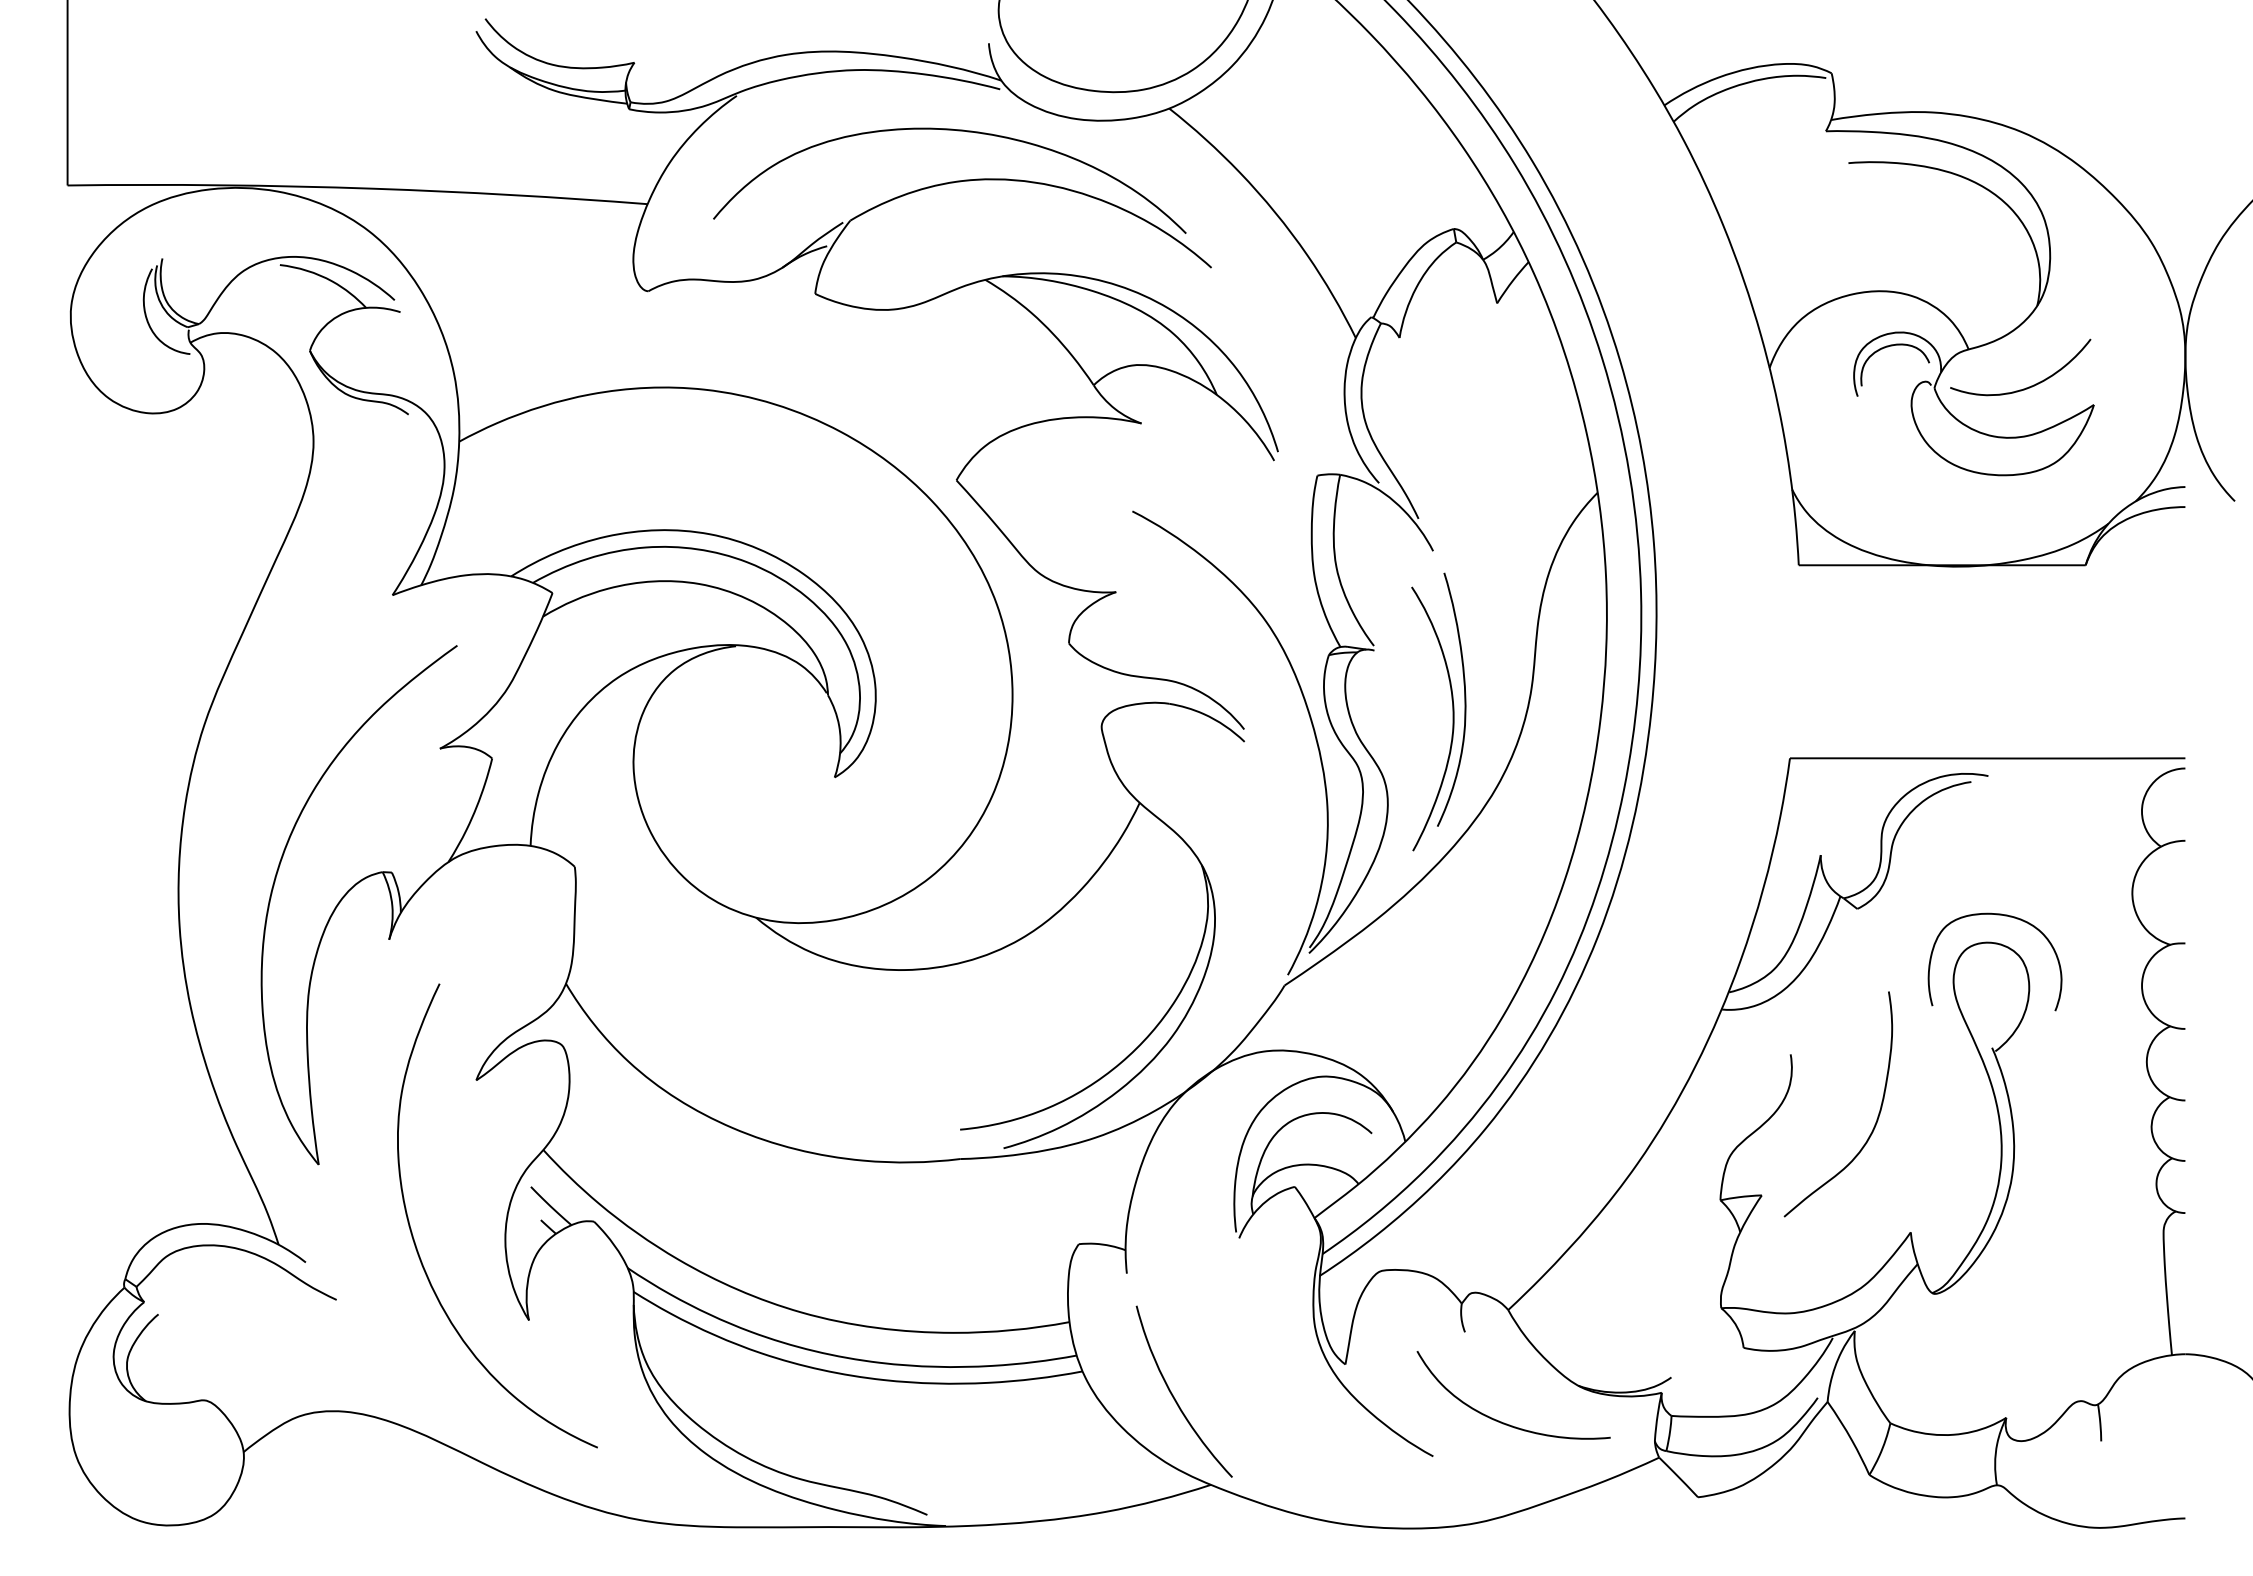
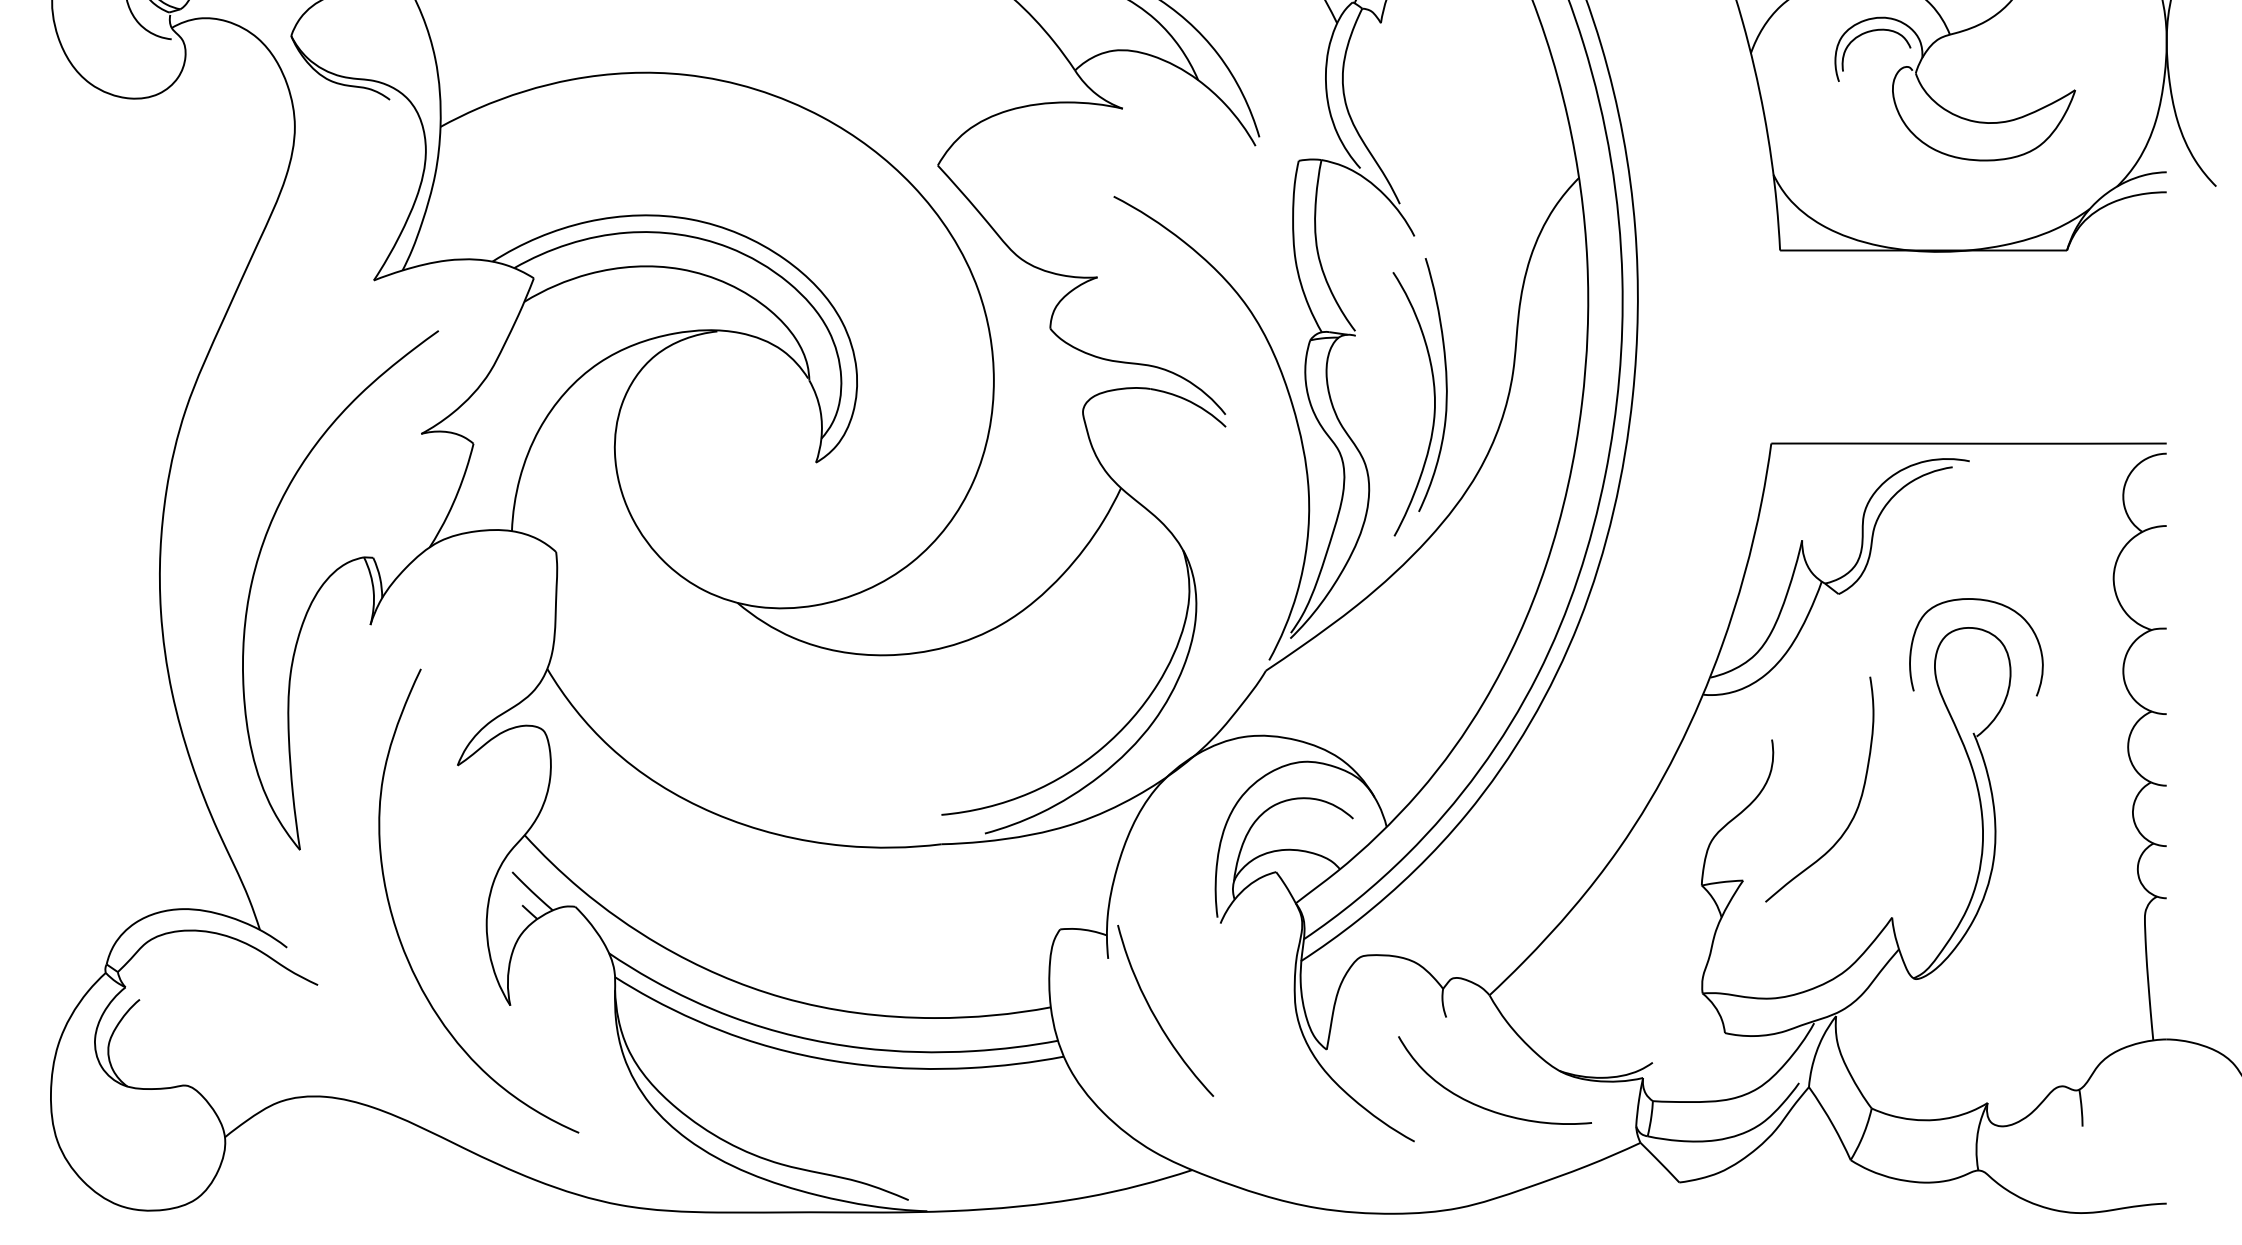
curve: (2028, 386) -> (2009, 71), removed
curve: (1174, 1396) -> (1155, 1015), moved

